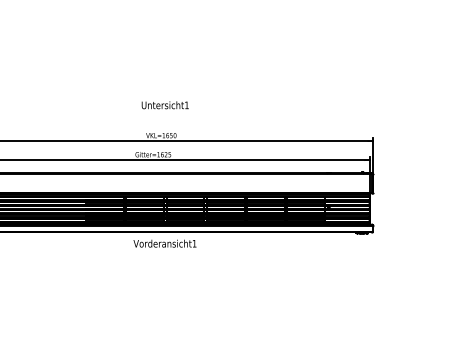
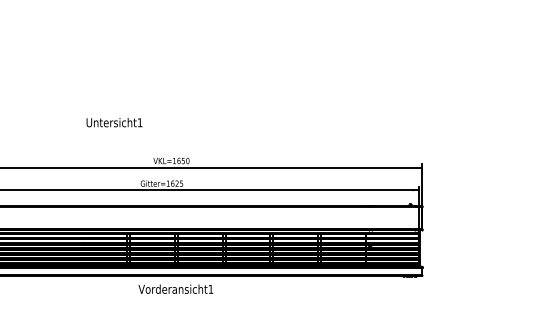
text: (164, 105) -> (113, 122), moved

